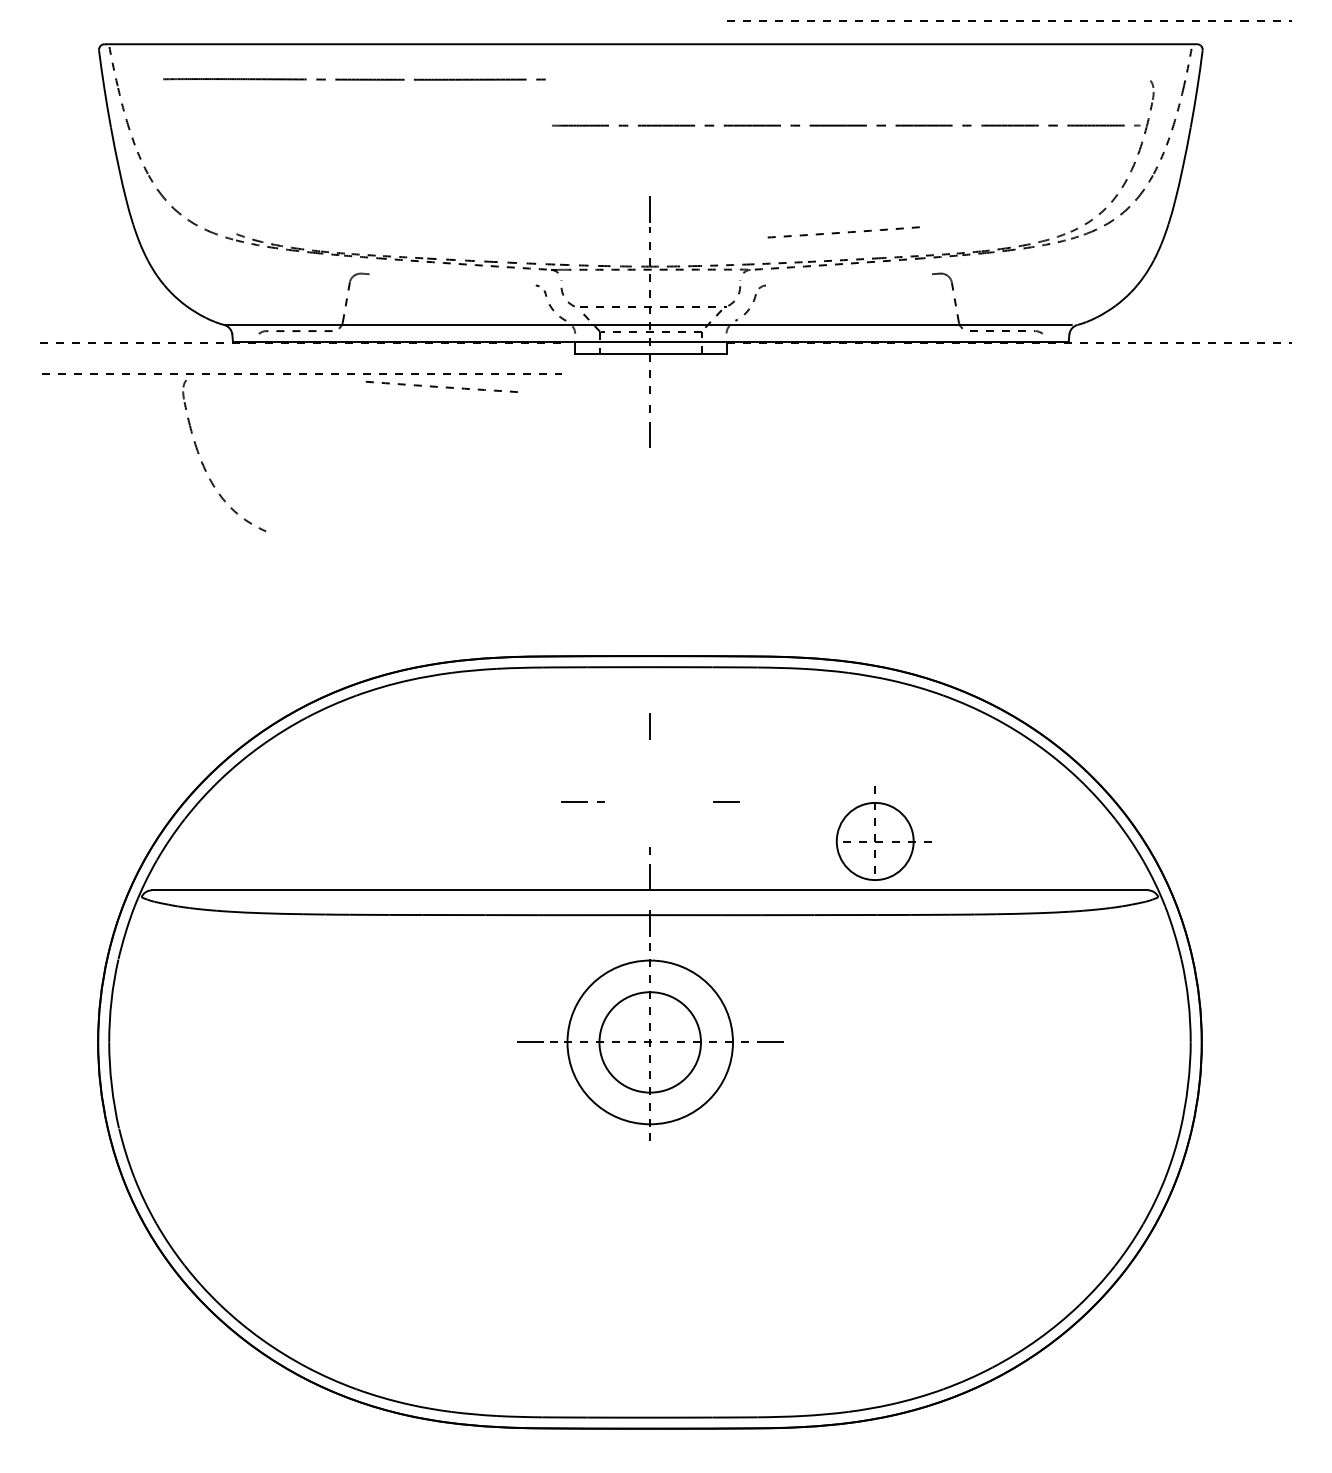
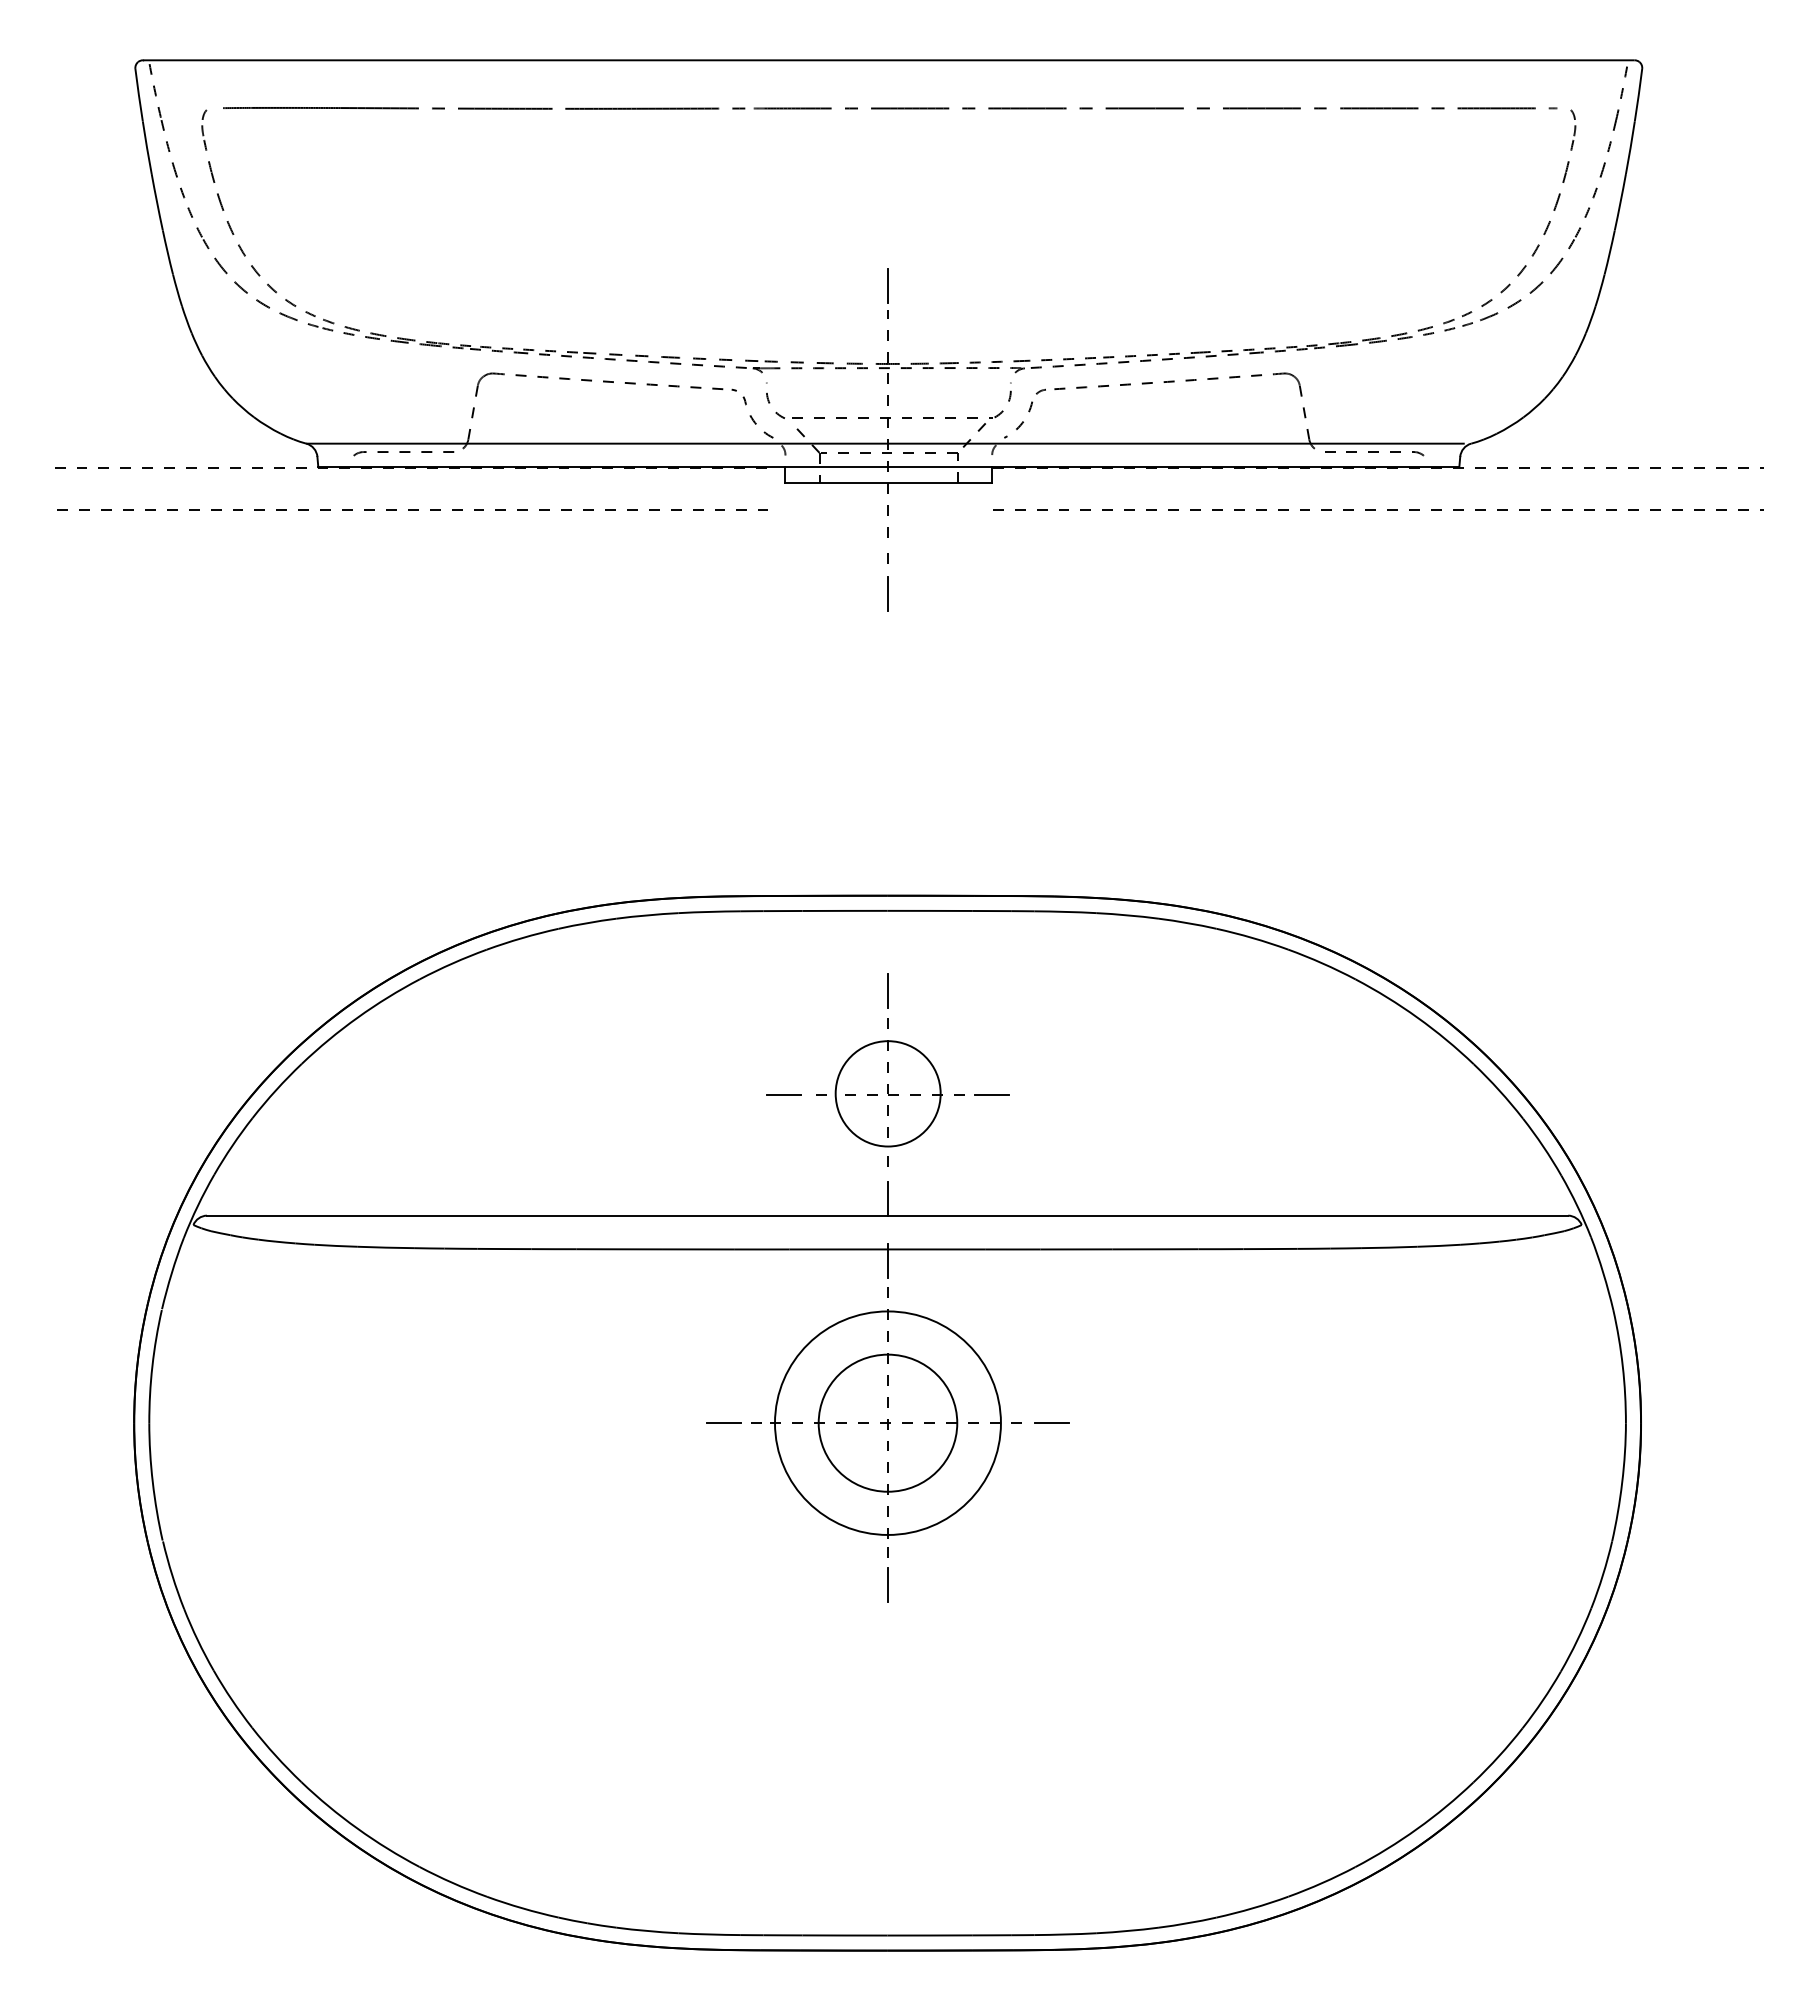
line: (1007, 20) -> (1375, 509), moved
line: (846, 125) -> (1155, 108), moved
curve: (839, 232) -> (1152, 382), moved
curve: (445, 387) -> (624, 383), moved
part: (203, 464) -> (230, 225), moved
part: (883, 833) -> (899, 1082), moved
line: (649, 1161) -> (887, 1585), added

